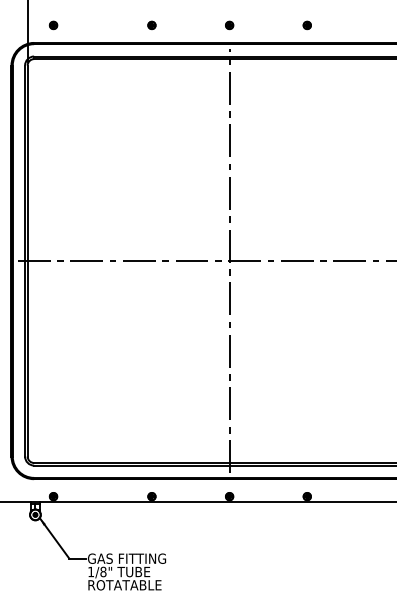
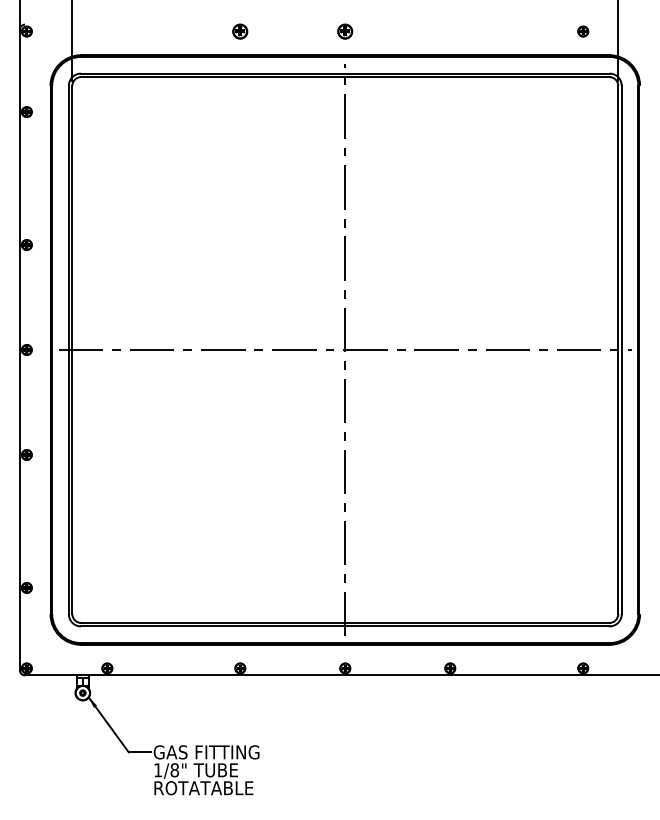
part: (53, 25) -> (107, 31), removed
part: (152, 25) -> (240, 31), size x1.4
part: (229, 25) -> (345, 31), size x1.4
part: (307, 25) -> (450, 31), removed

